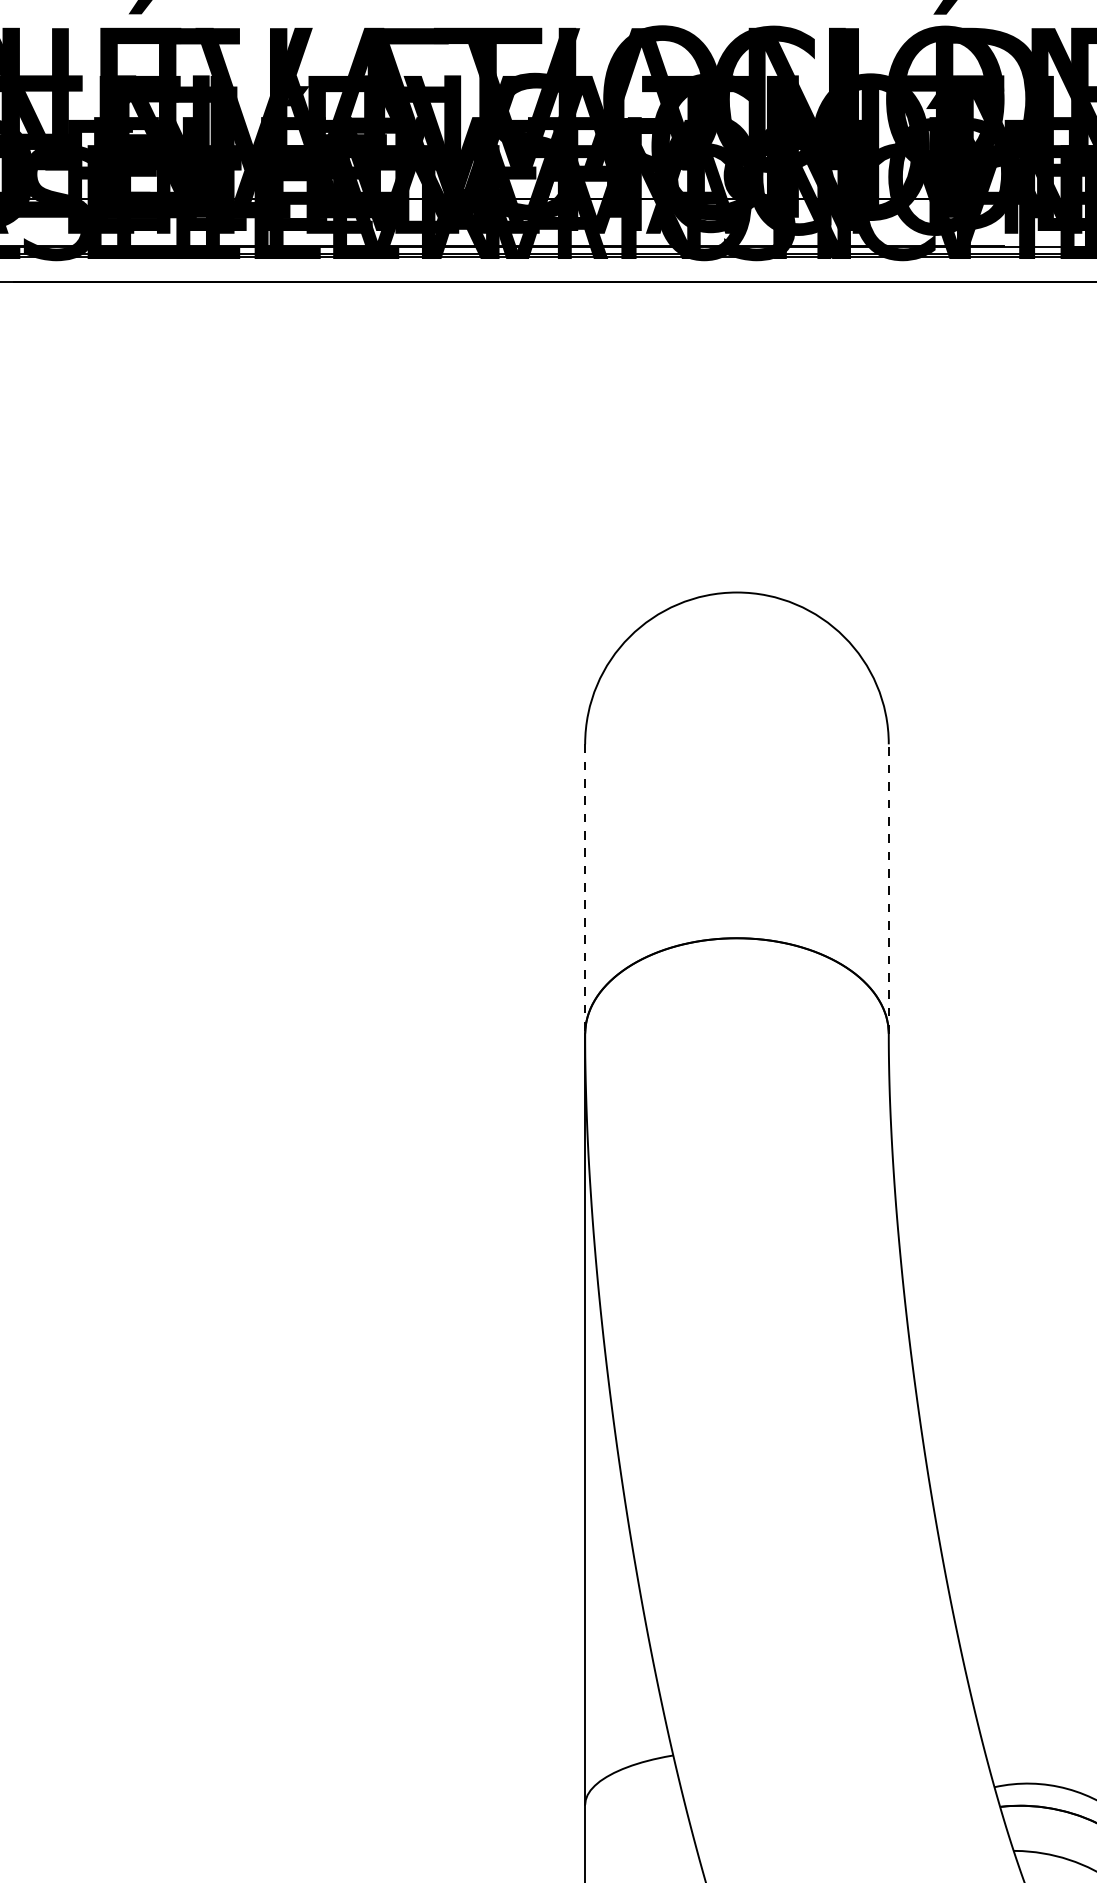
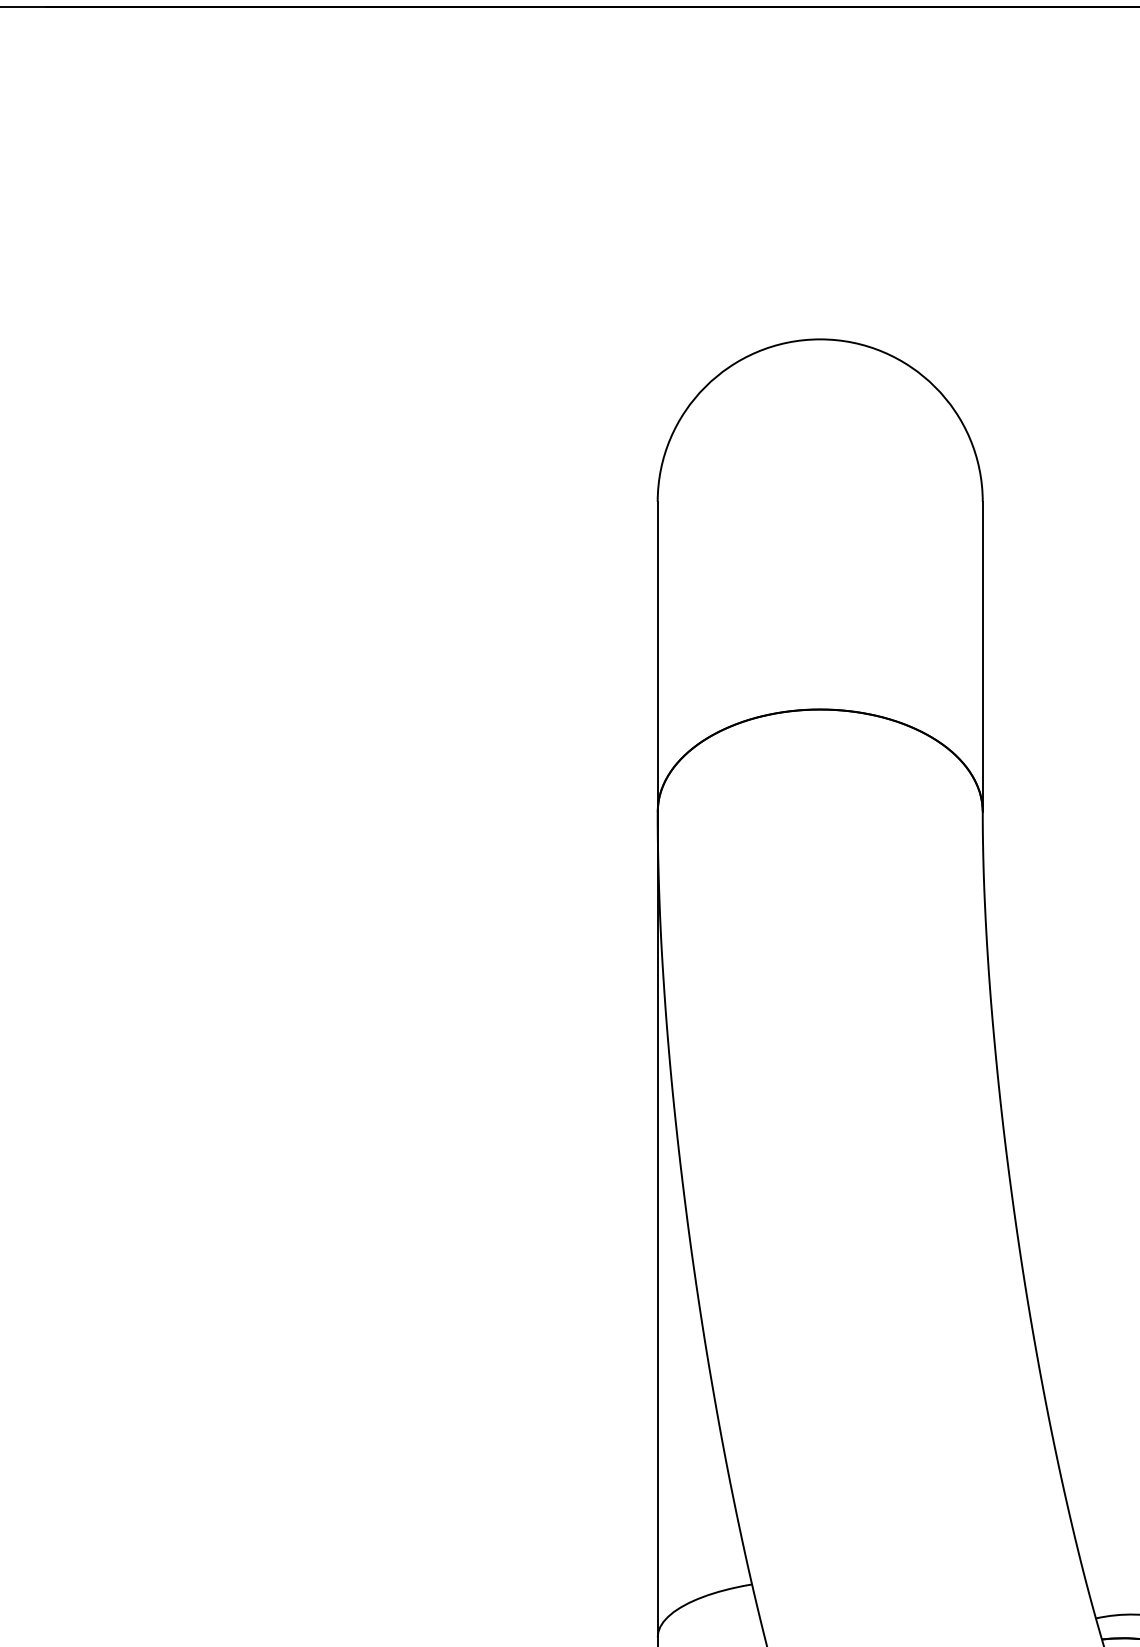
line: (585, 889) -> (658, 657), dashed -> solid
line: (888, 889) -> (982, 657), dashed -> solid

